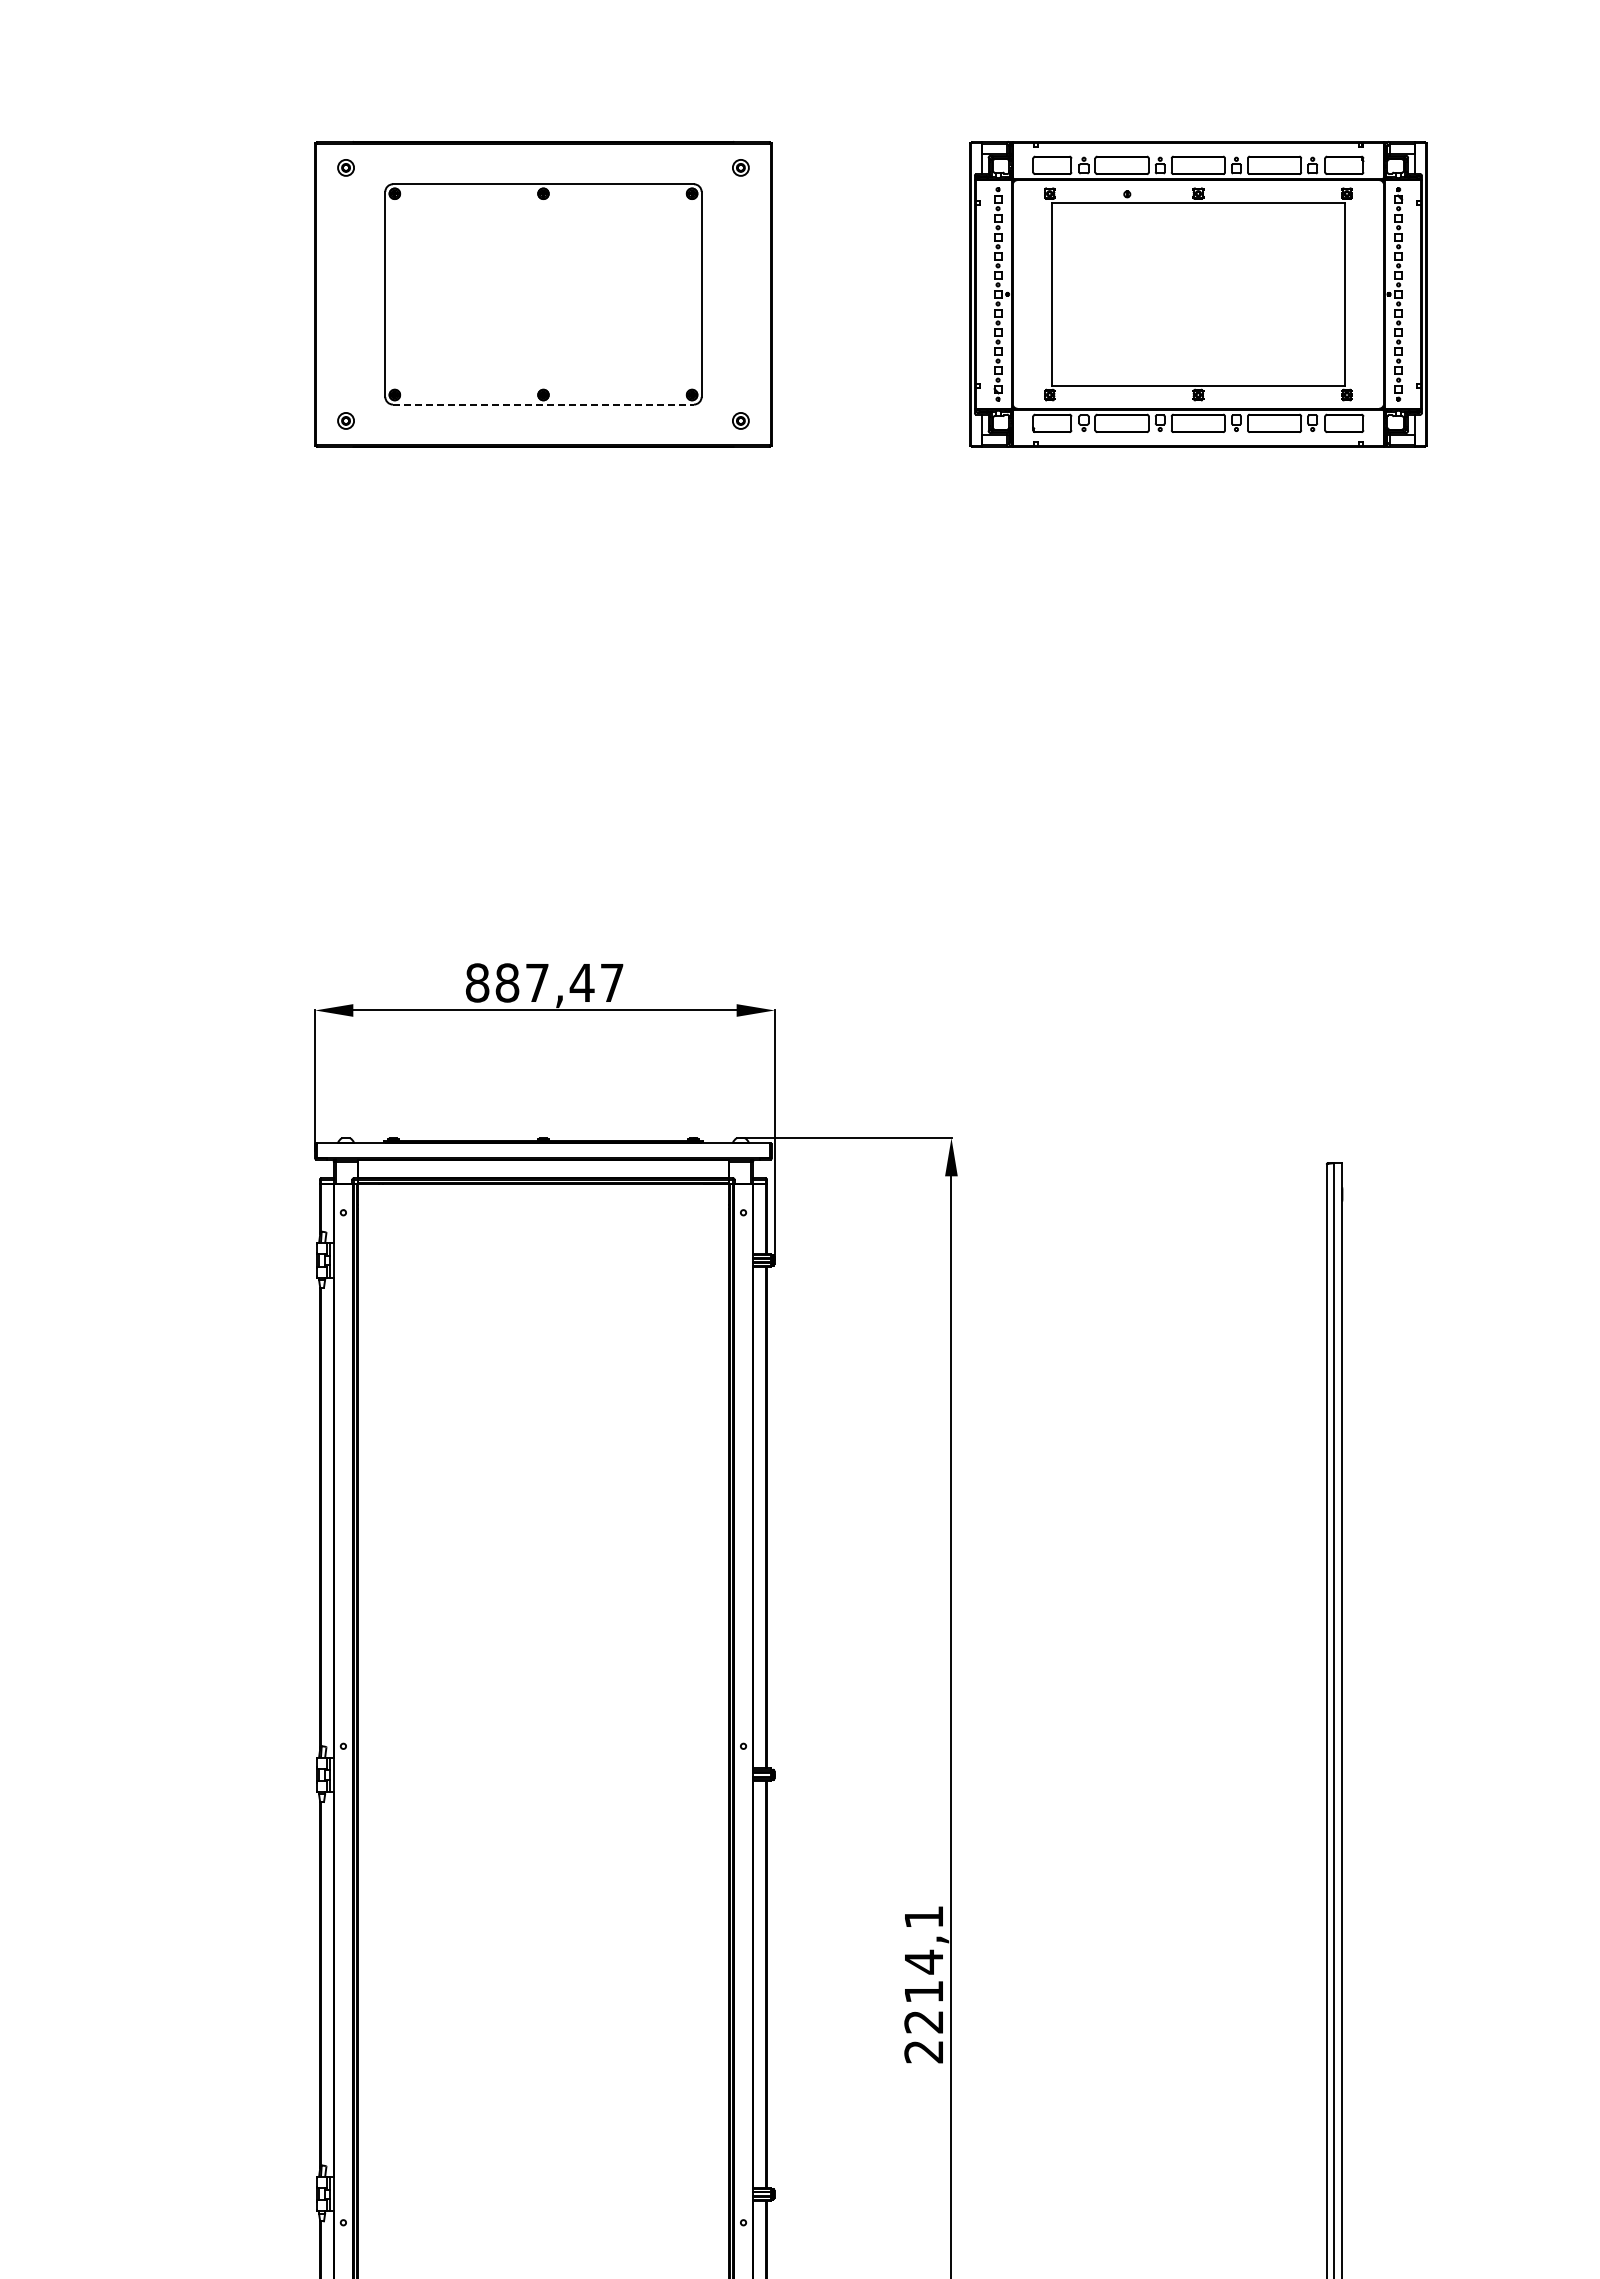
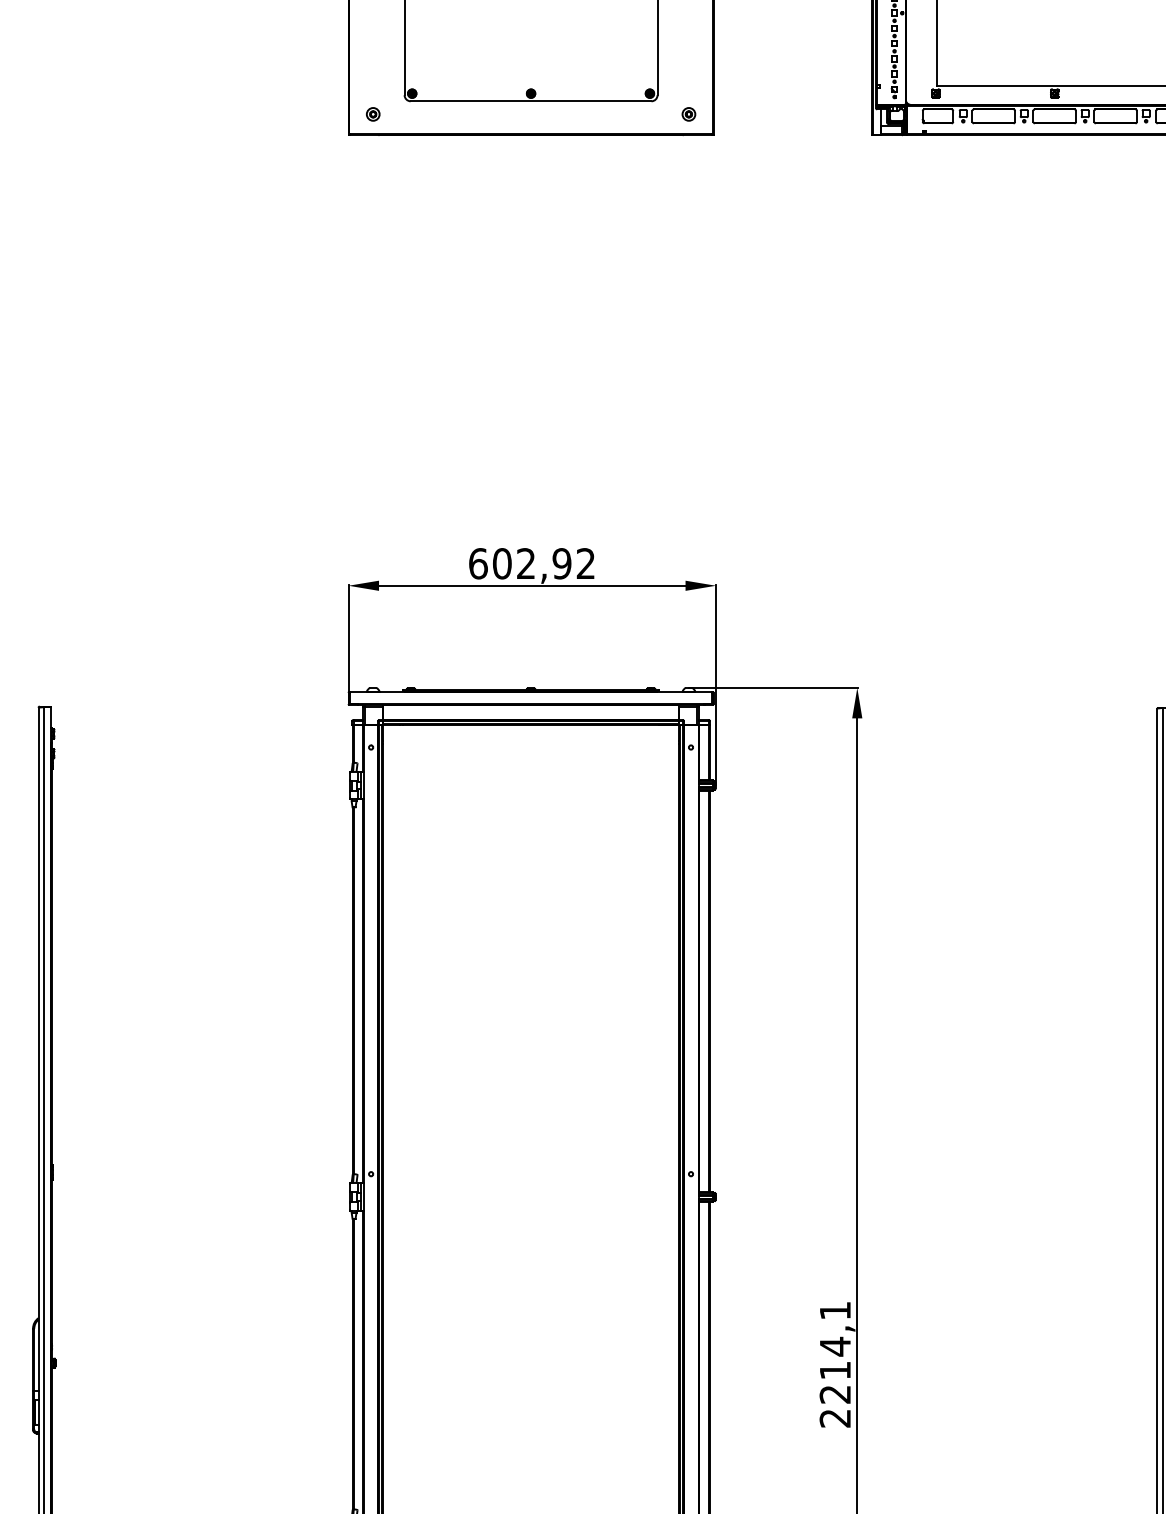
line: (543, 404) -> (531, 101), dashed -> solid
text: (544, 982) -> (531, 563), 887,47 -> 602,92

